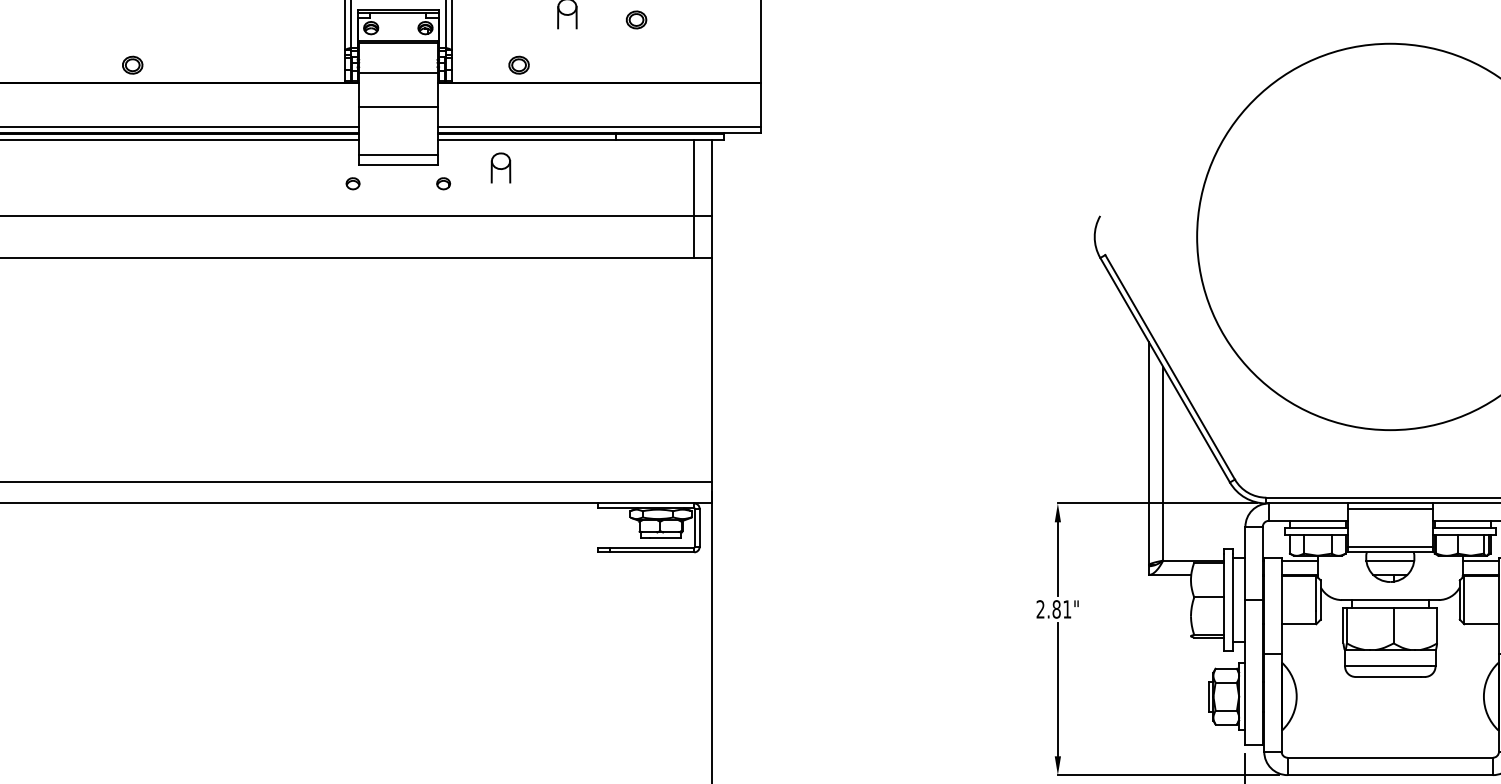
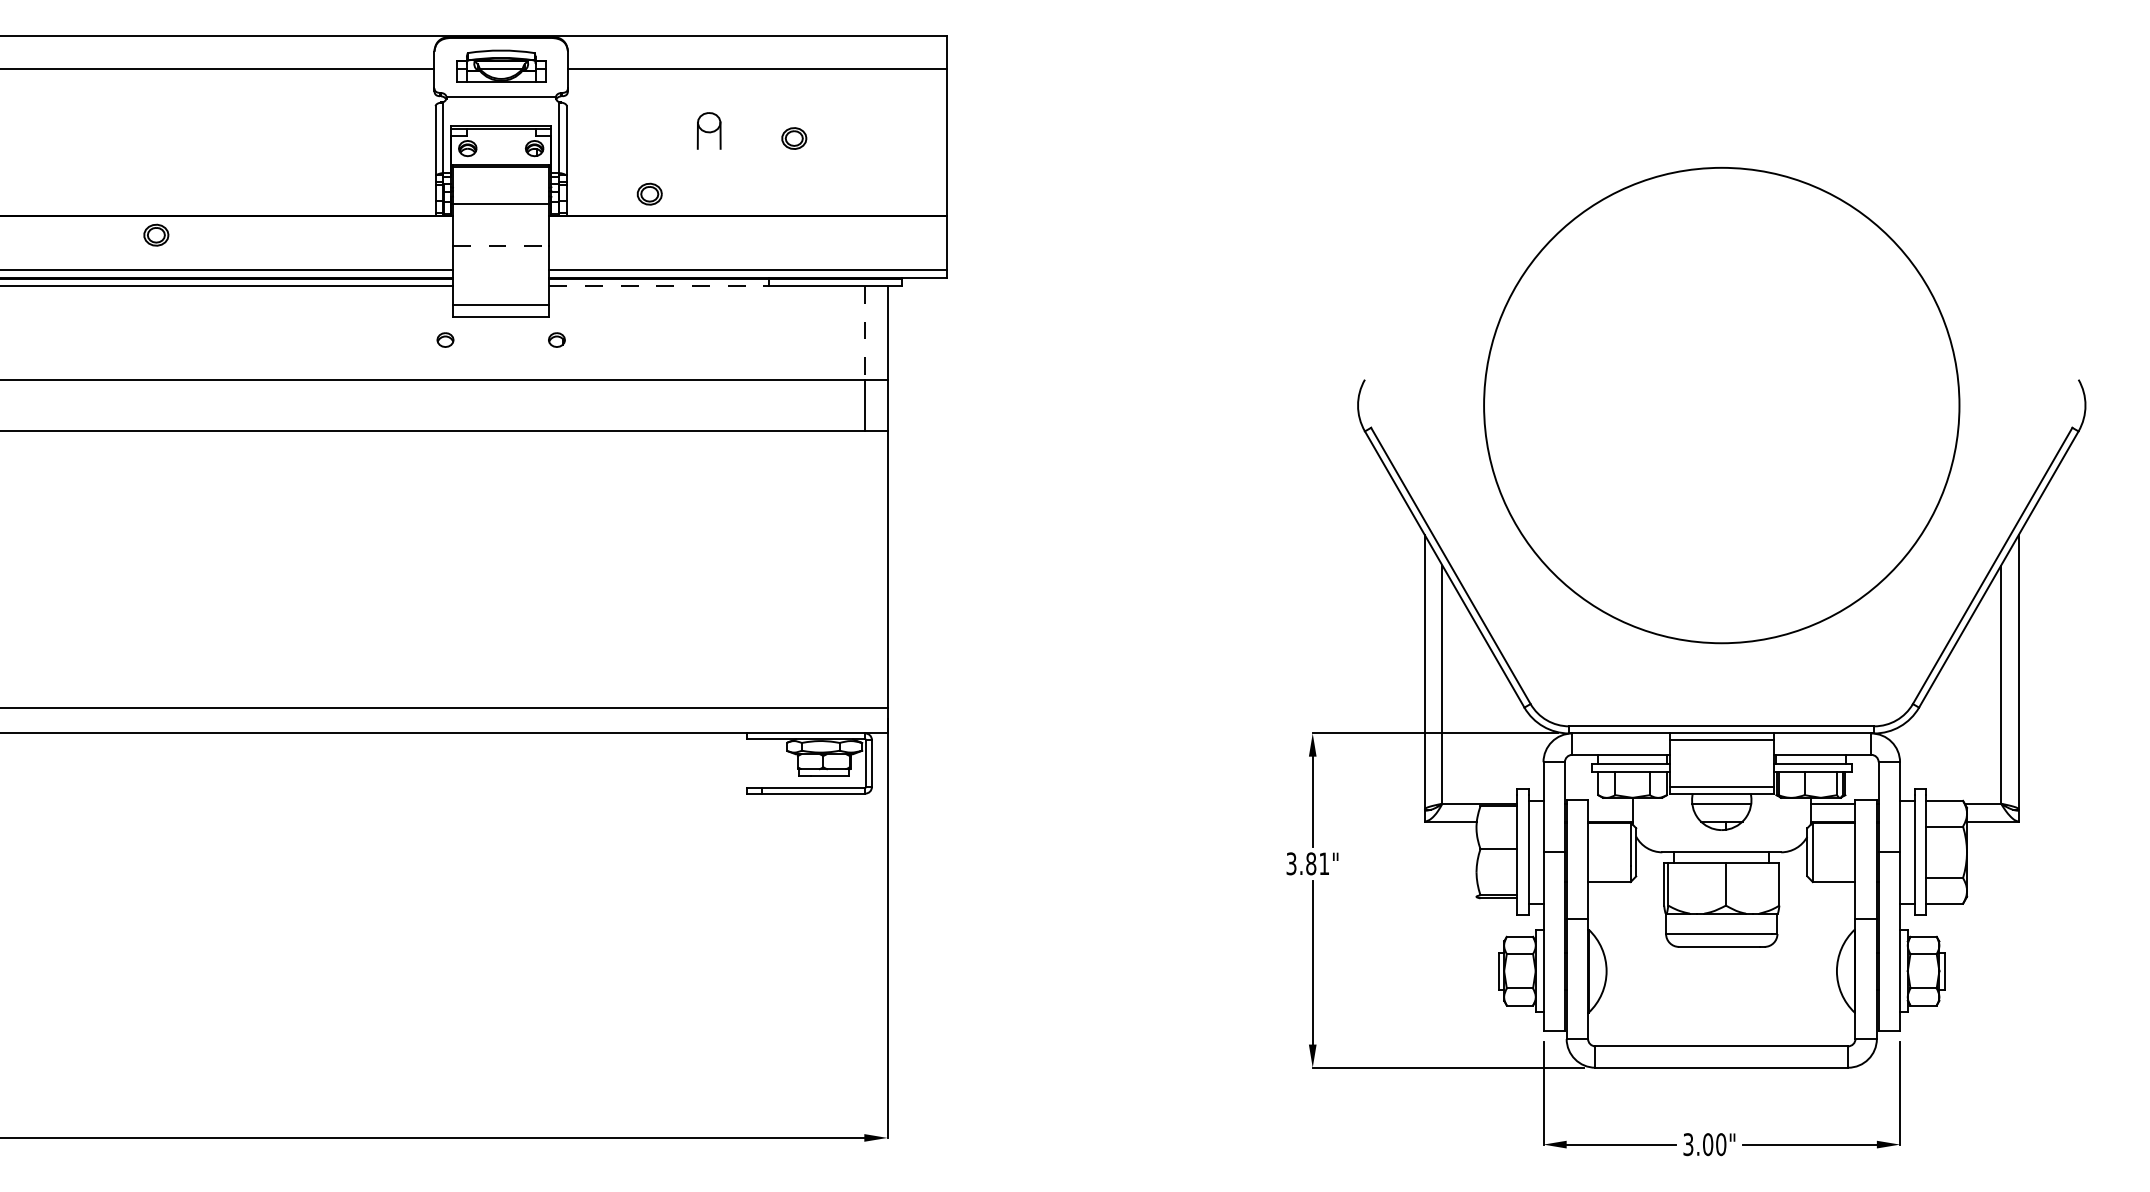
part: (132, 64) -> (156, 234), moved
line: (398, 107) -> (501, 246), solid -> dashed
line: (526, 139) -> (659, 285), solid -> dashed
part: (500, 167) -> (627, 320), removed
line: (694, 177) -> (865, 332), solid -> dashed
line: (1299, 560) -> (1610, 803), removed
text: (1040, 609) -> (1291, 863), 2.81" -> 3.81"

